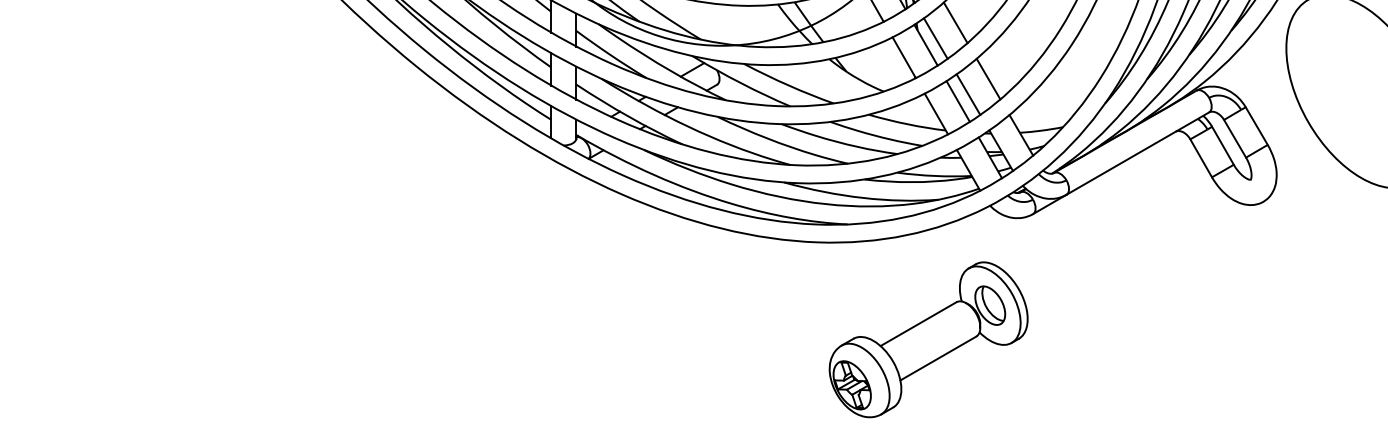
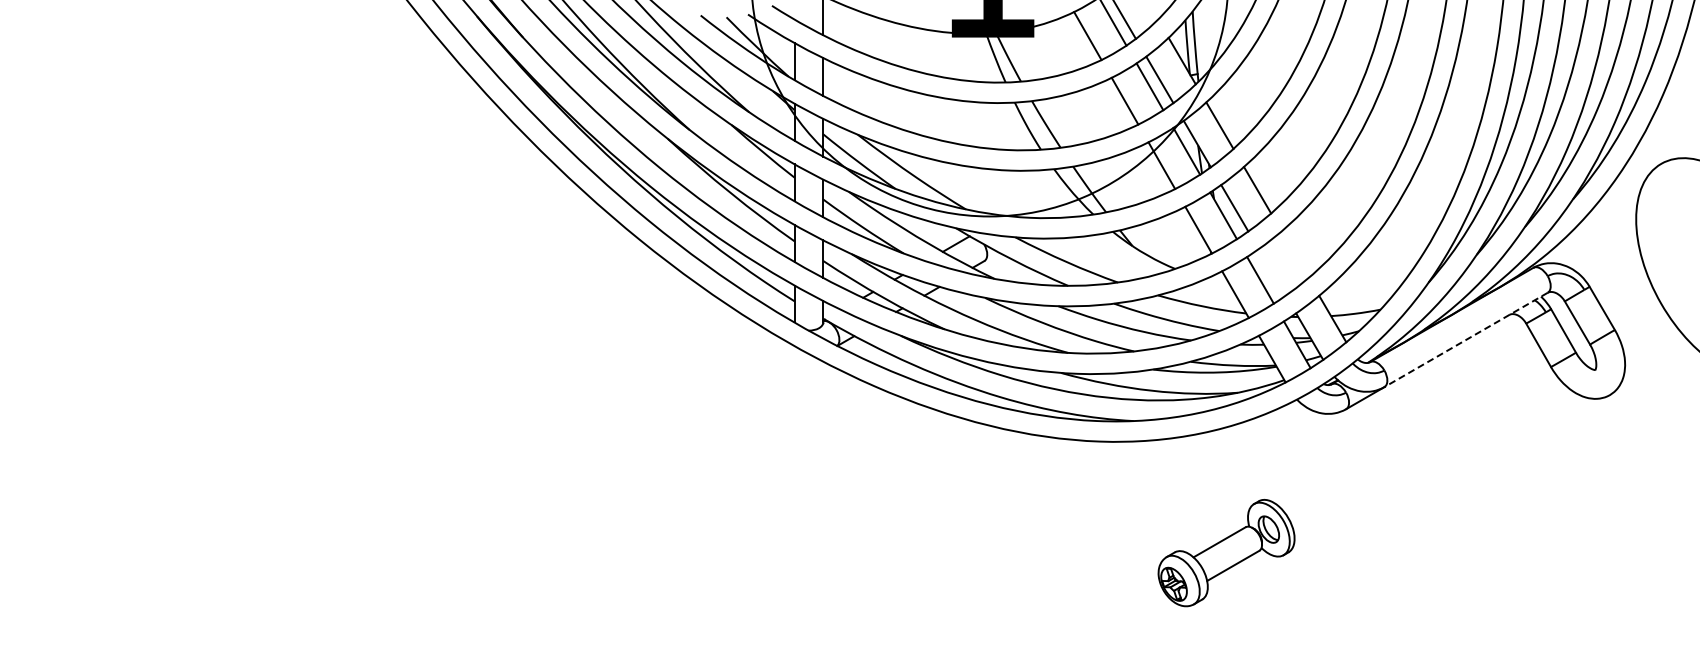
line: (987, 78) -> (1294, 254), removed
line: (967, 94) -> (1271, 272), removed
line: (1137, 154) -> (1465, 340), solid -> dashed
part: (928, 339) -> (1226, 552), size x0.6

